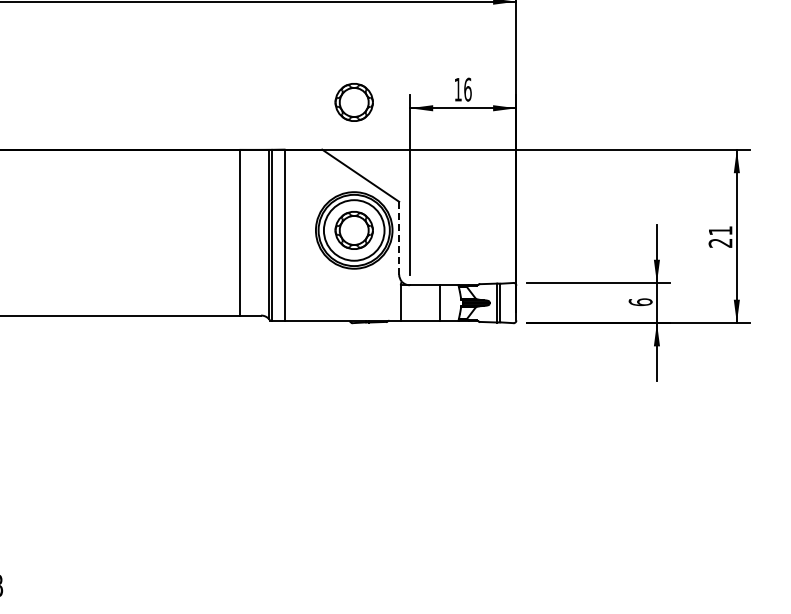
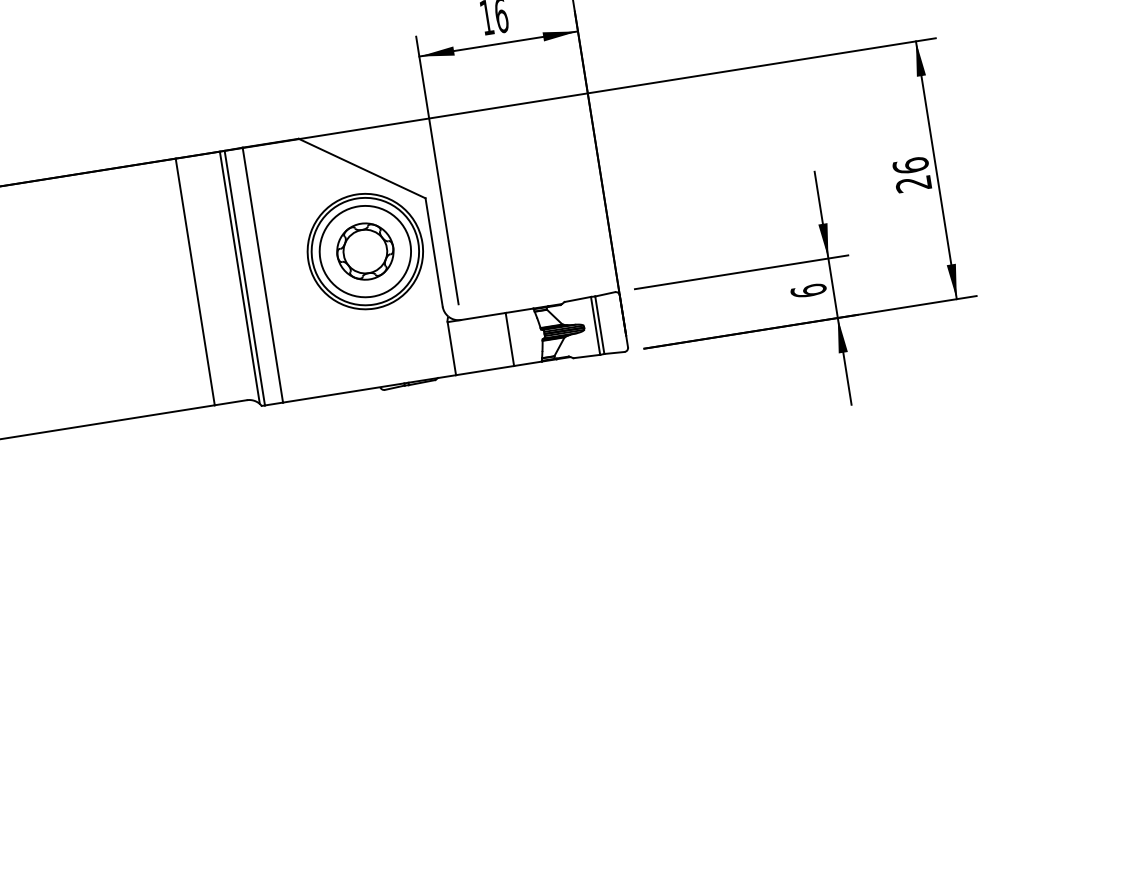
part: (353, 102) -> (334, 61), removed
text: (720, 230) -> (910, 165), 21 -> 26
line: (399, 238) -> (434, 252), dashed -> solid

